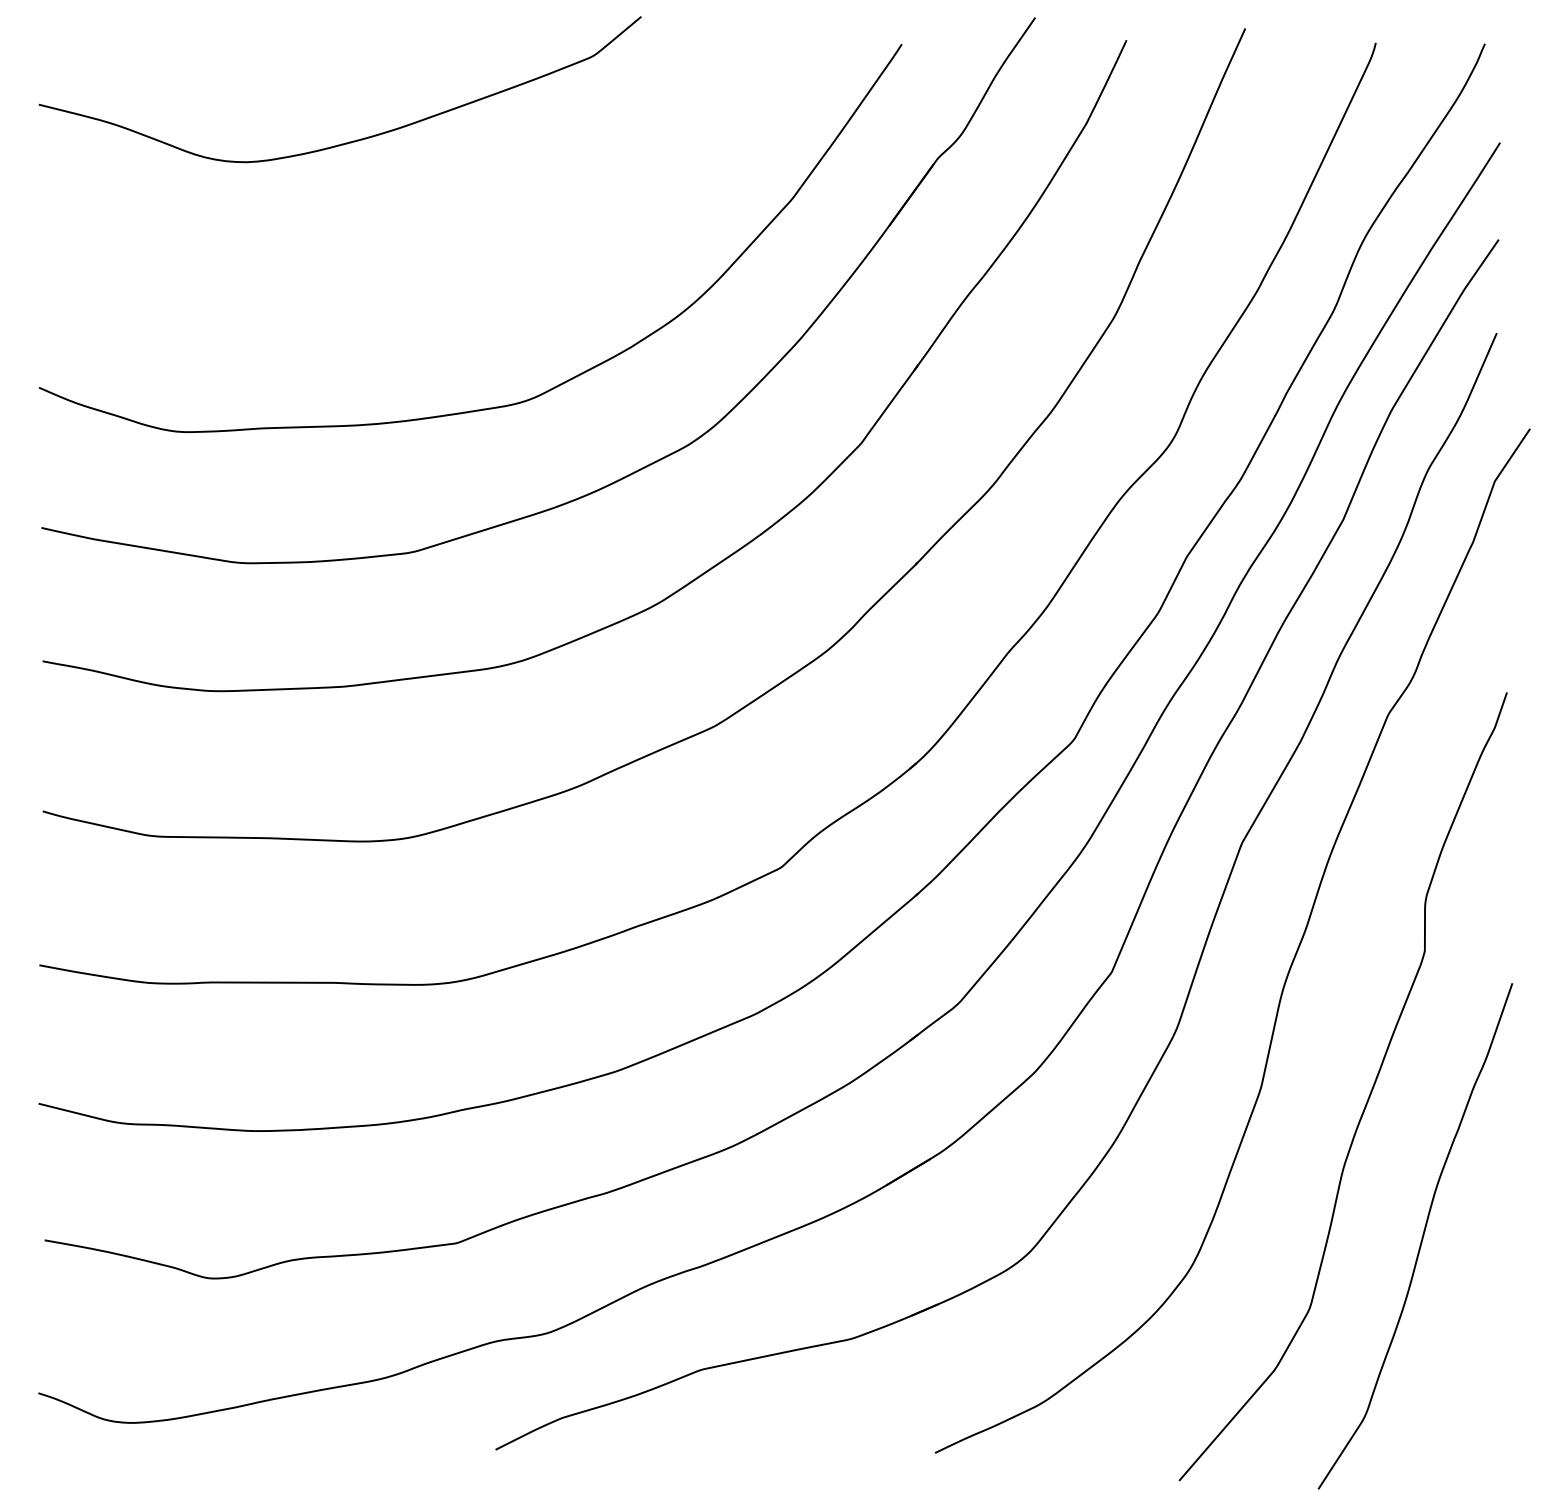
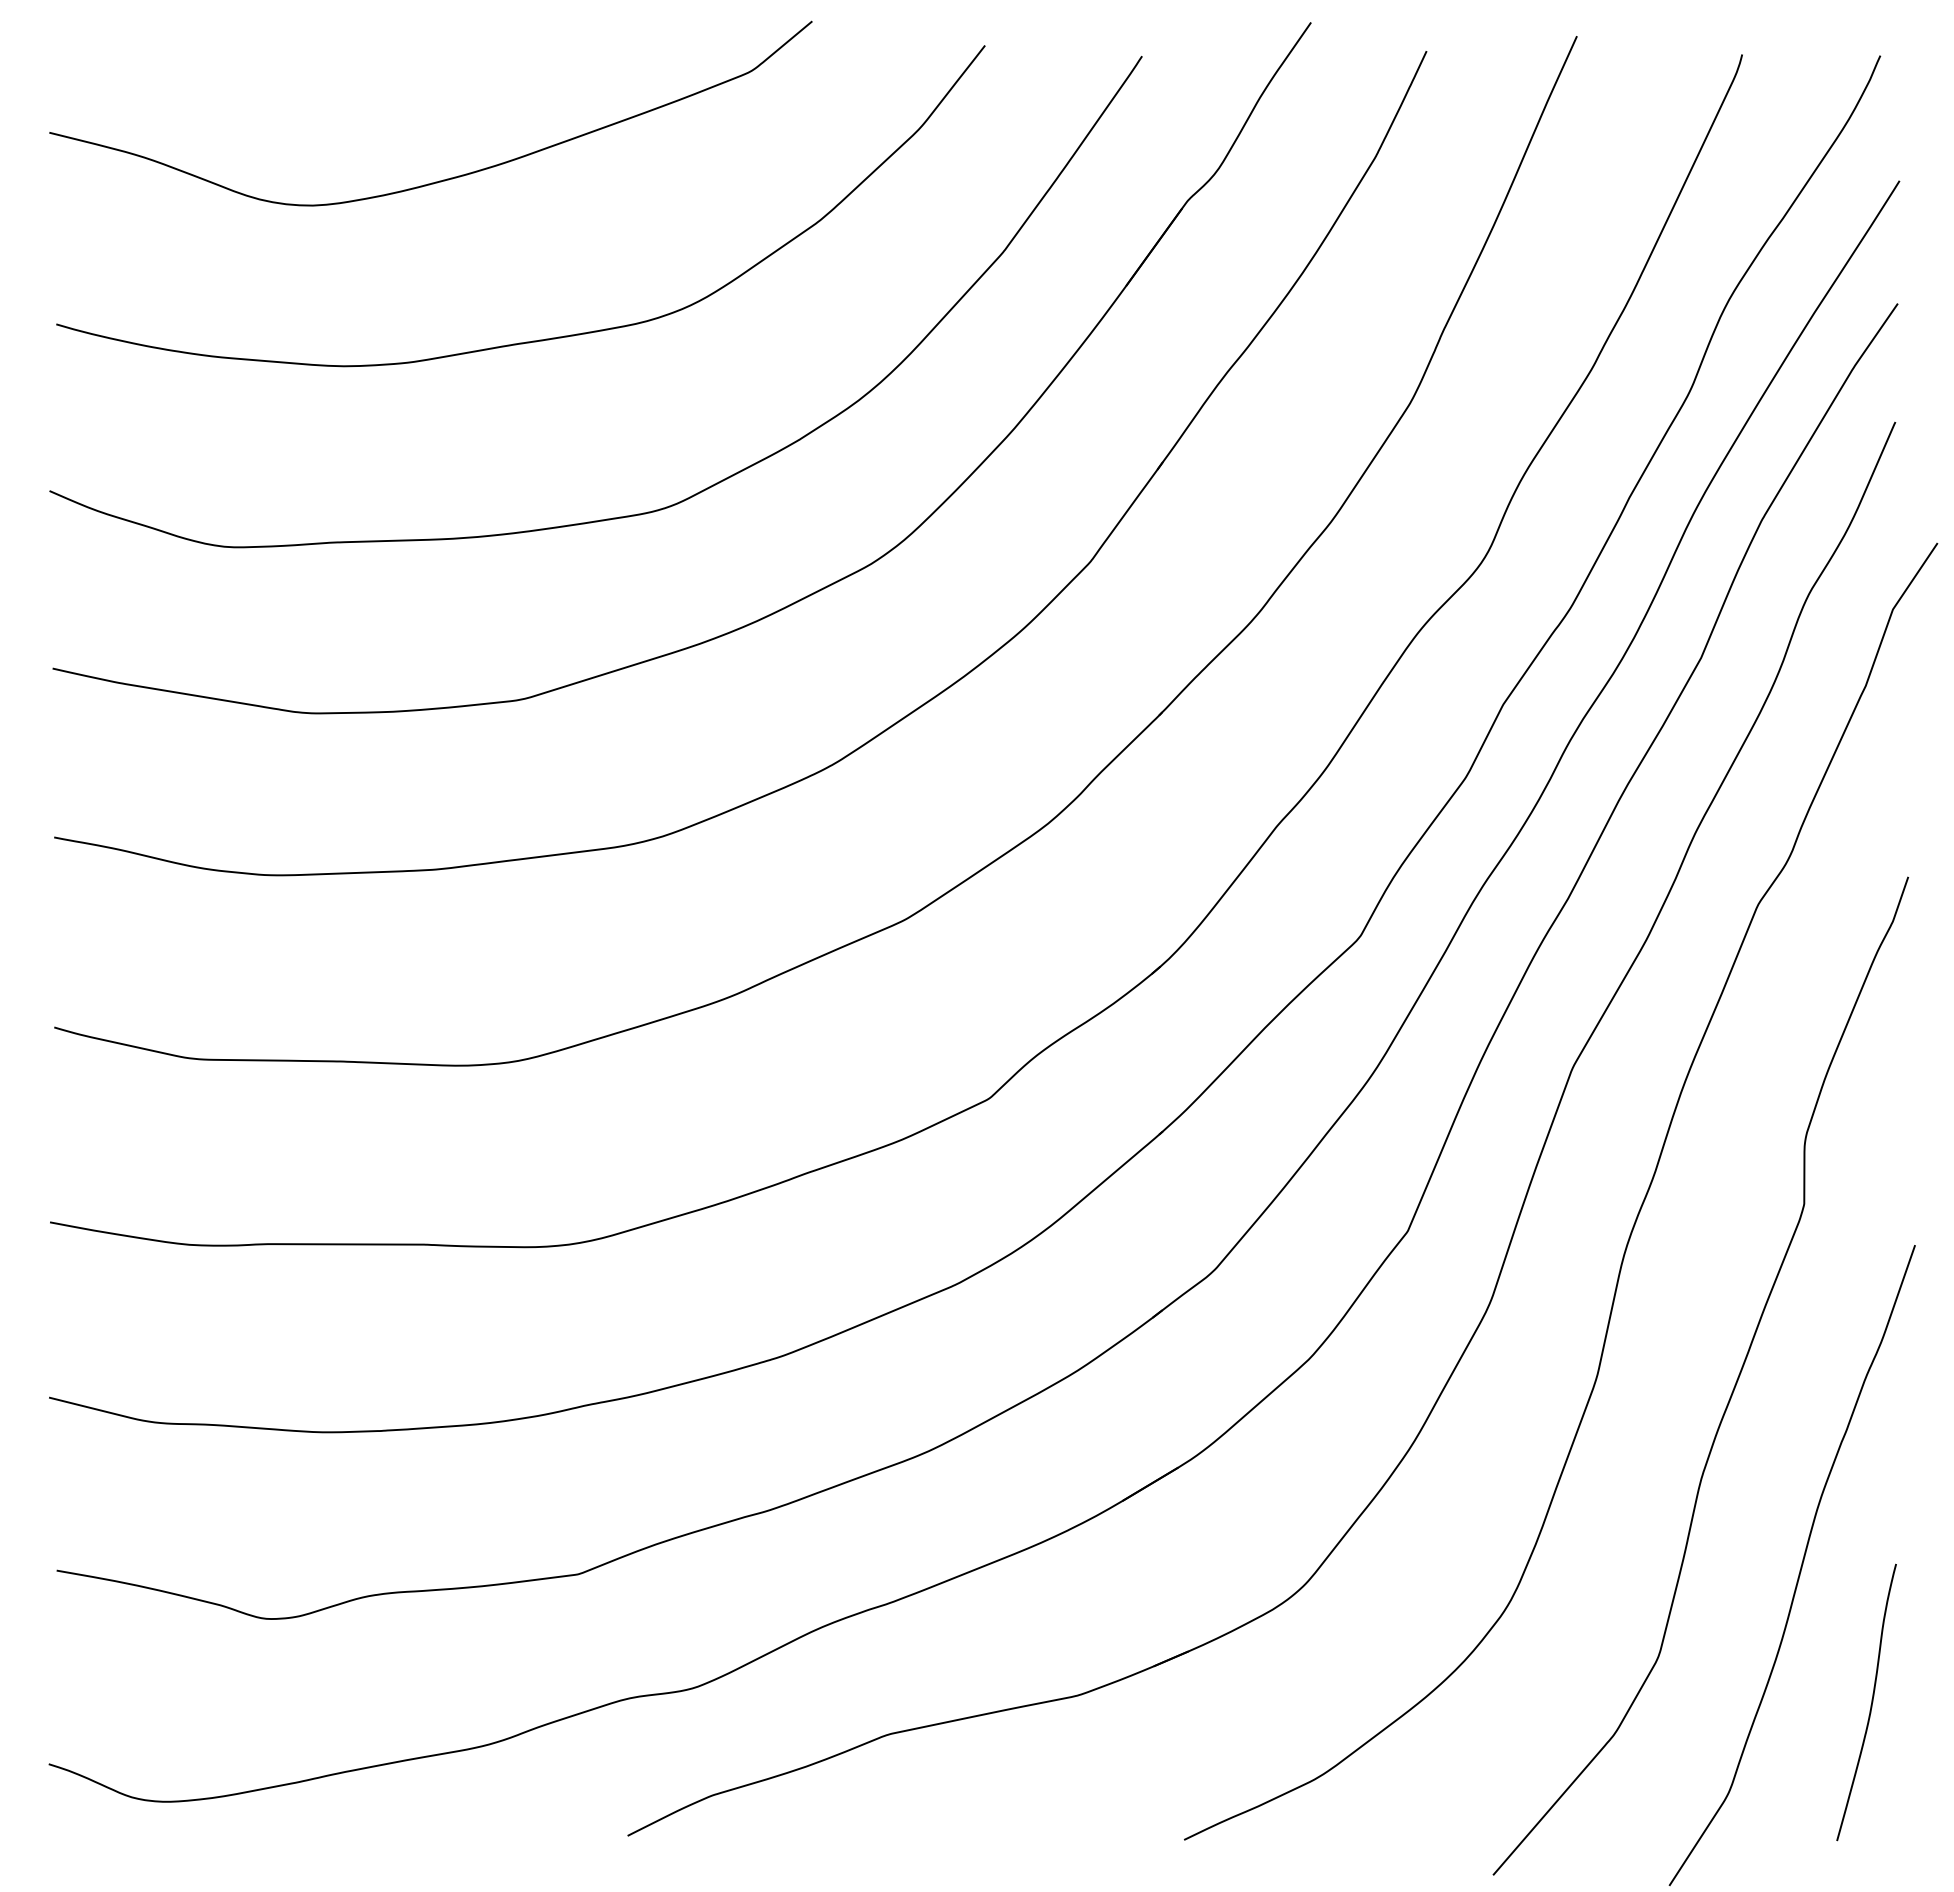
curve: (430, 267) -> (545, 338), added
curve: (1477, 1344) -> (1871, 1702), added

